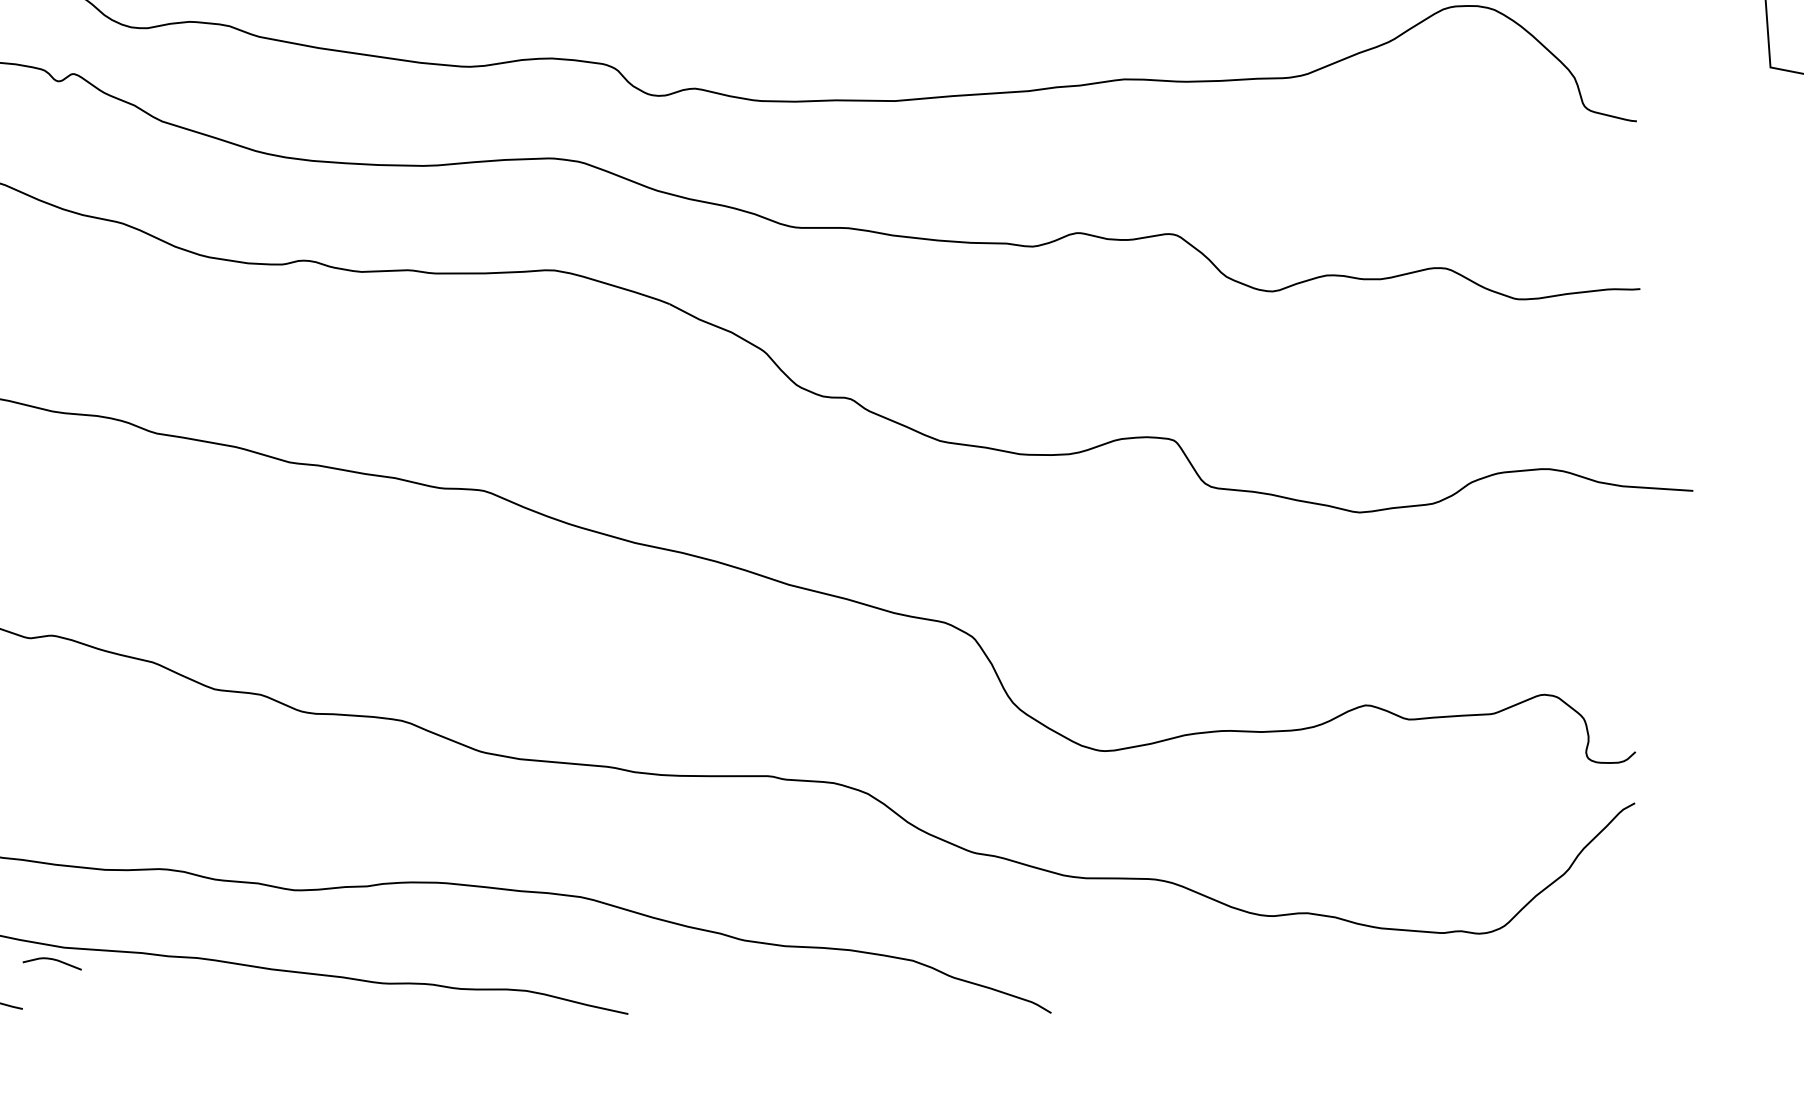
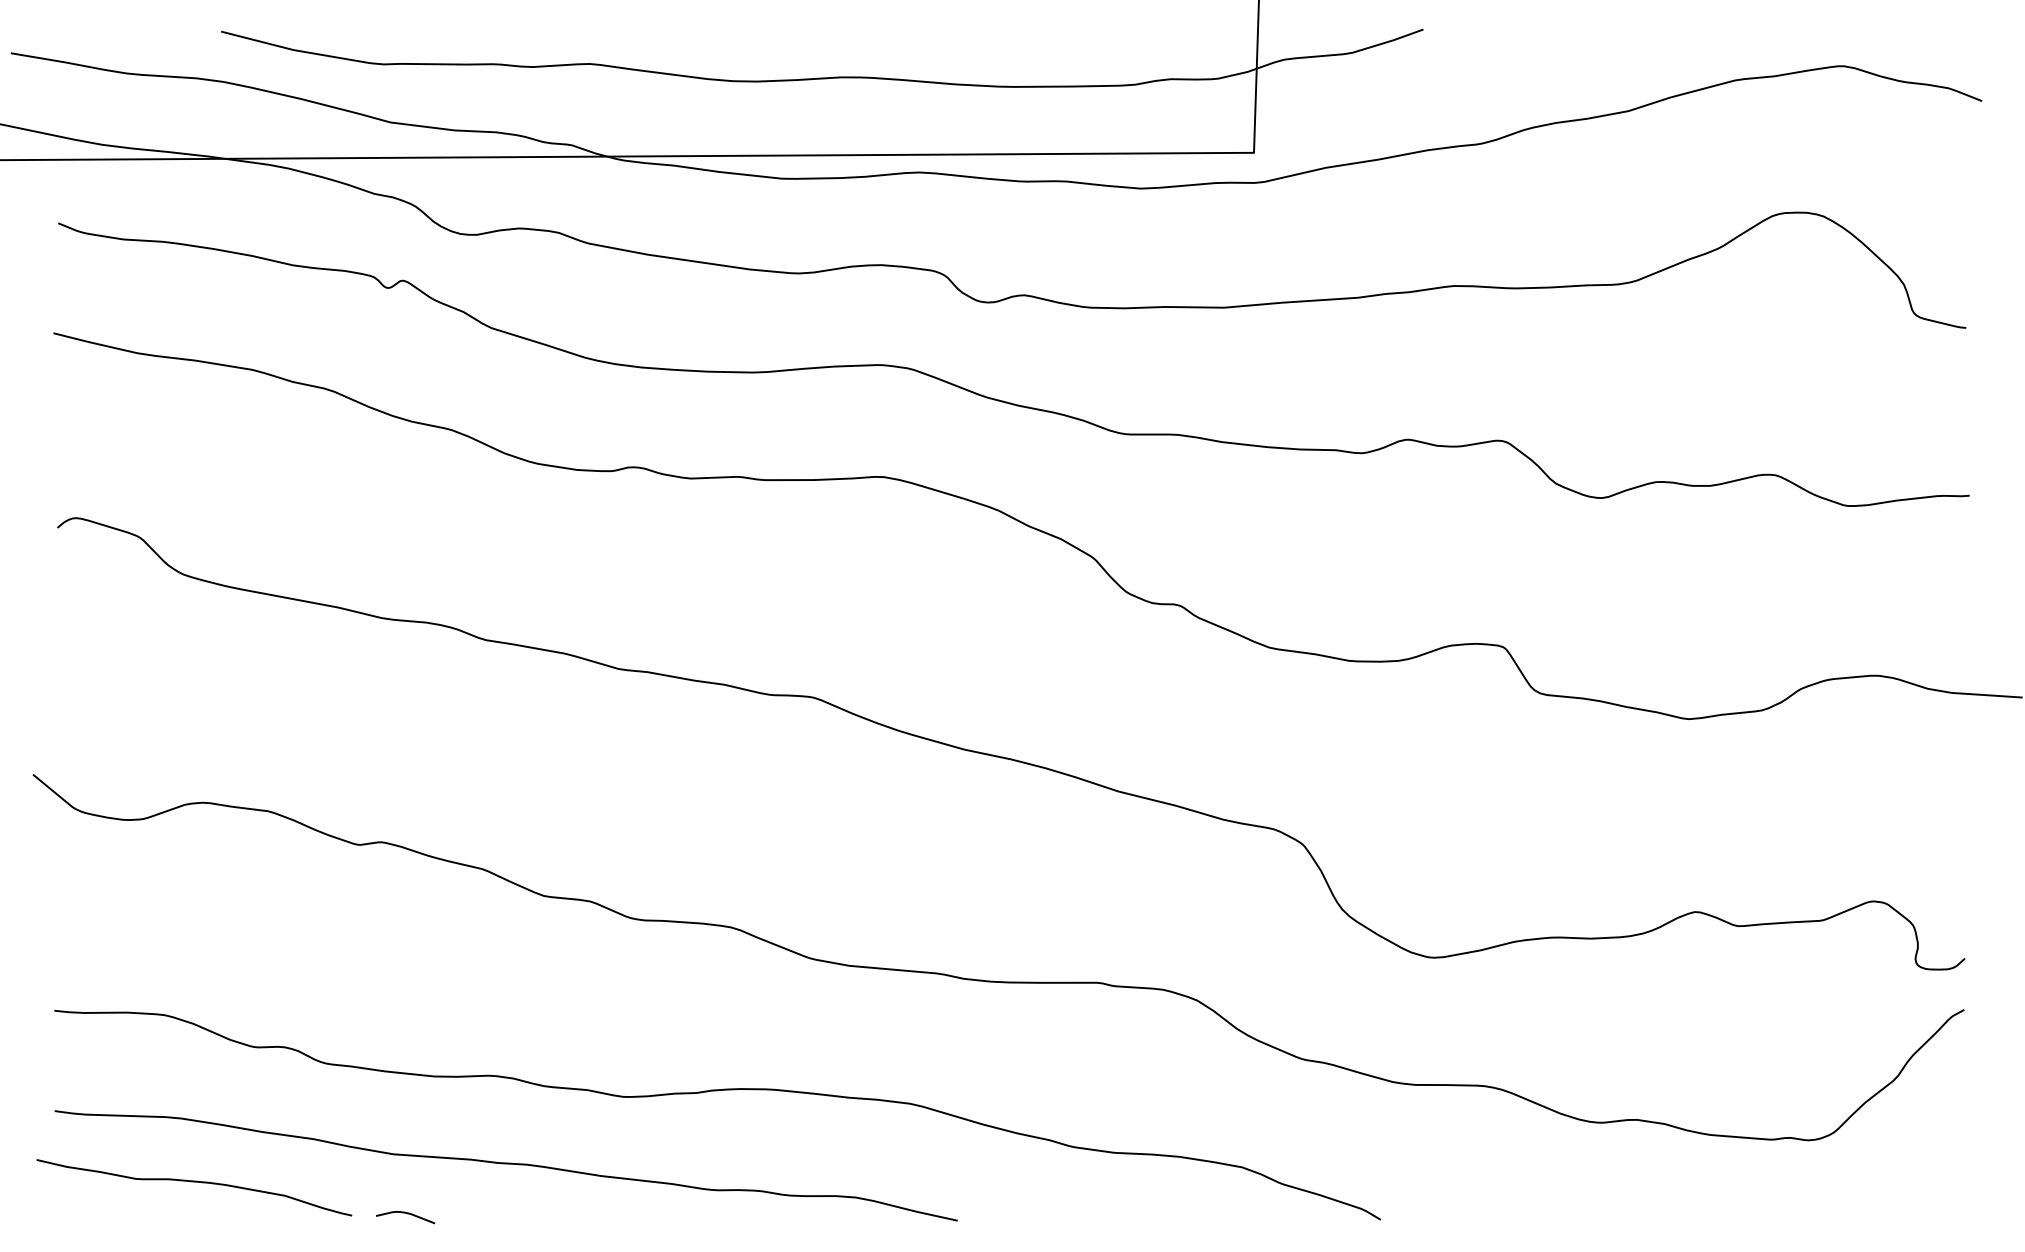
curve: (54, 960) -> (407, 1214), moved

